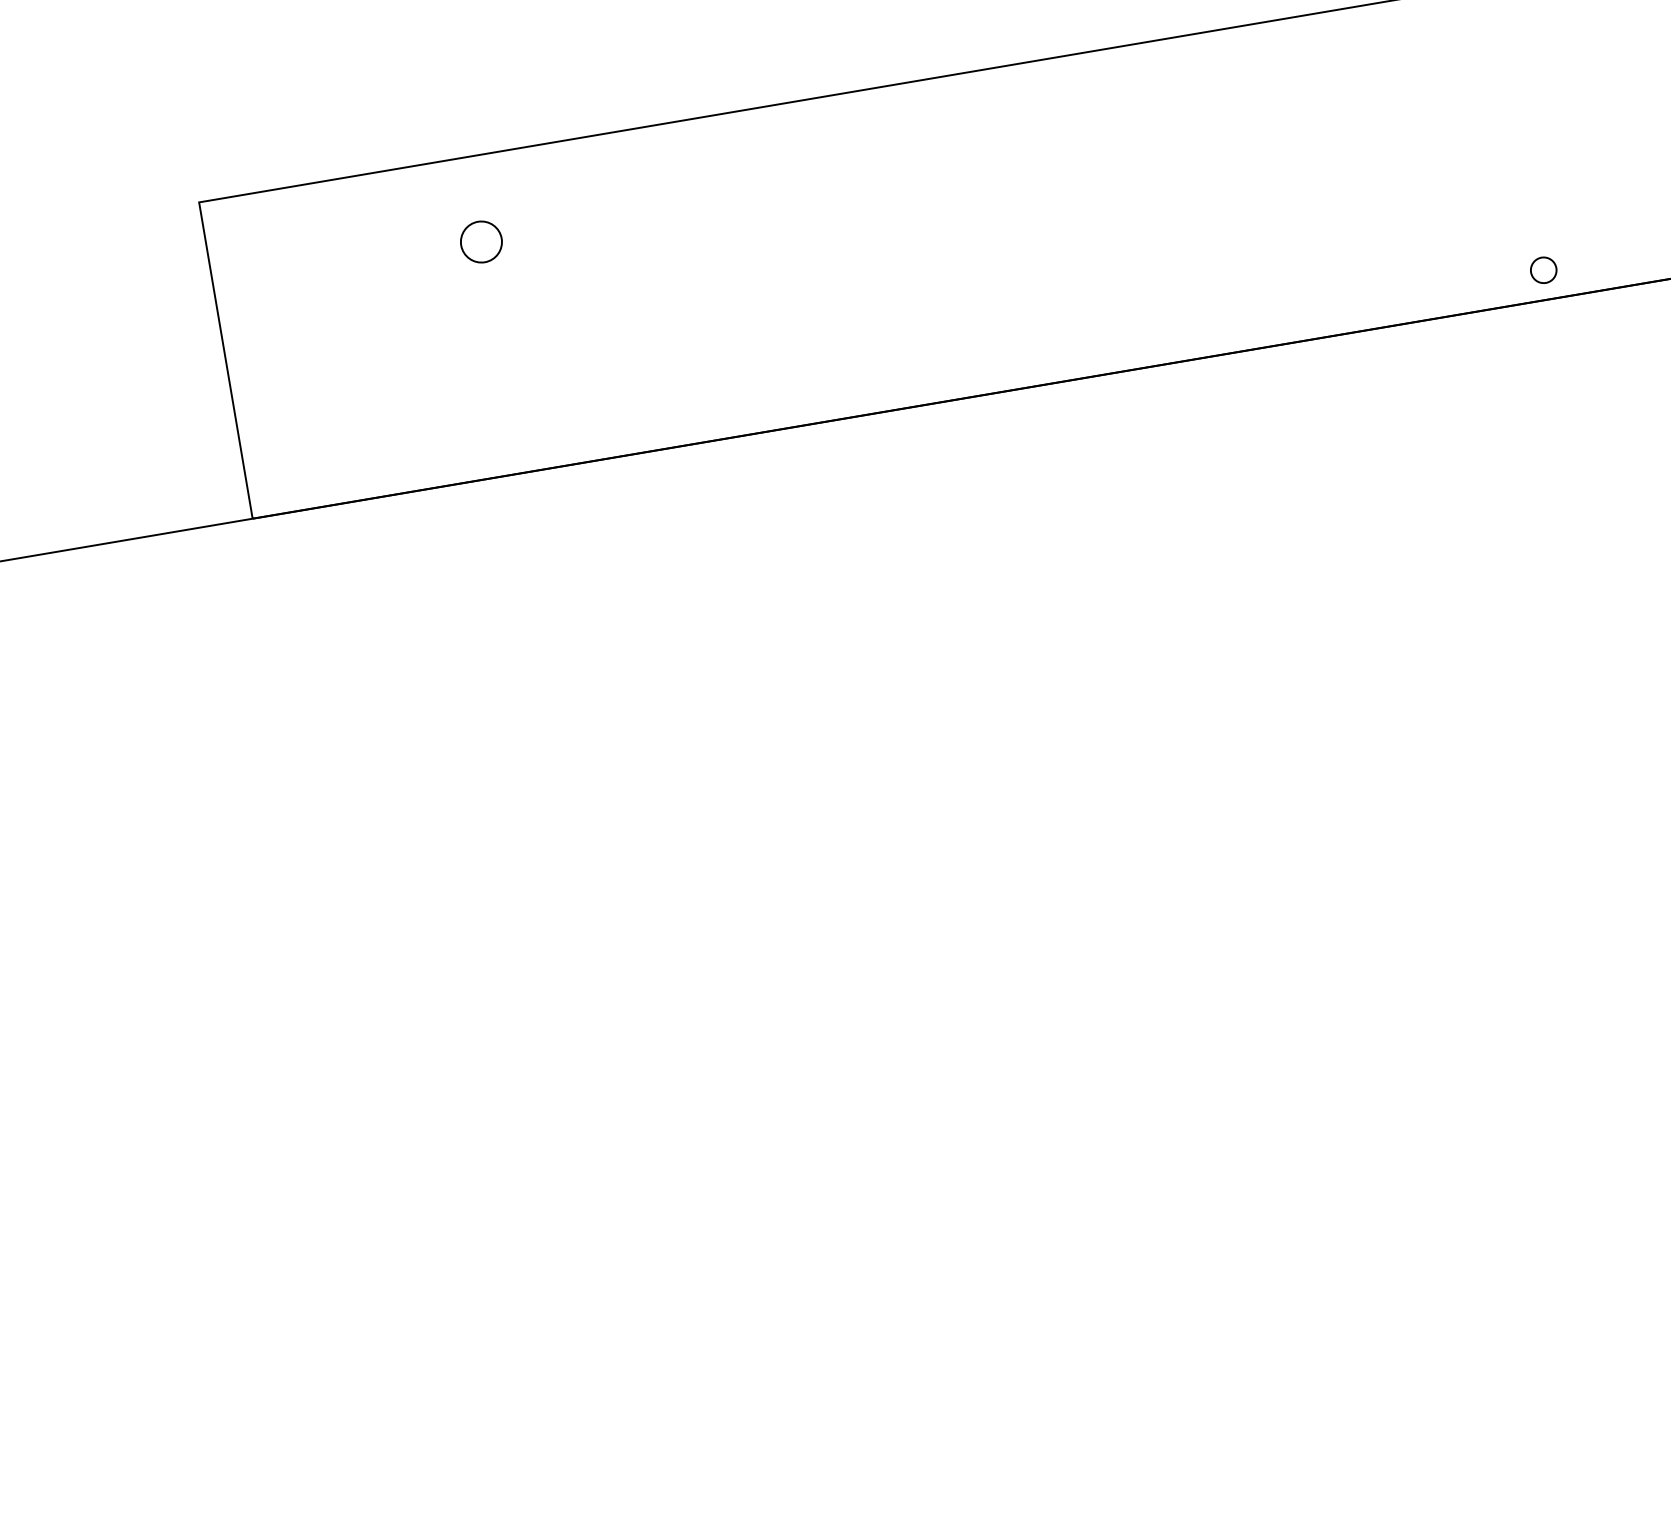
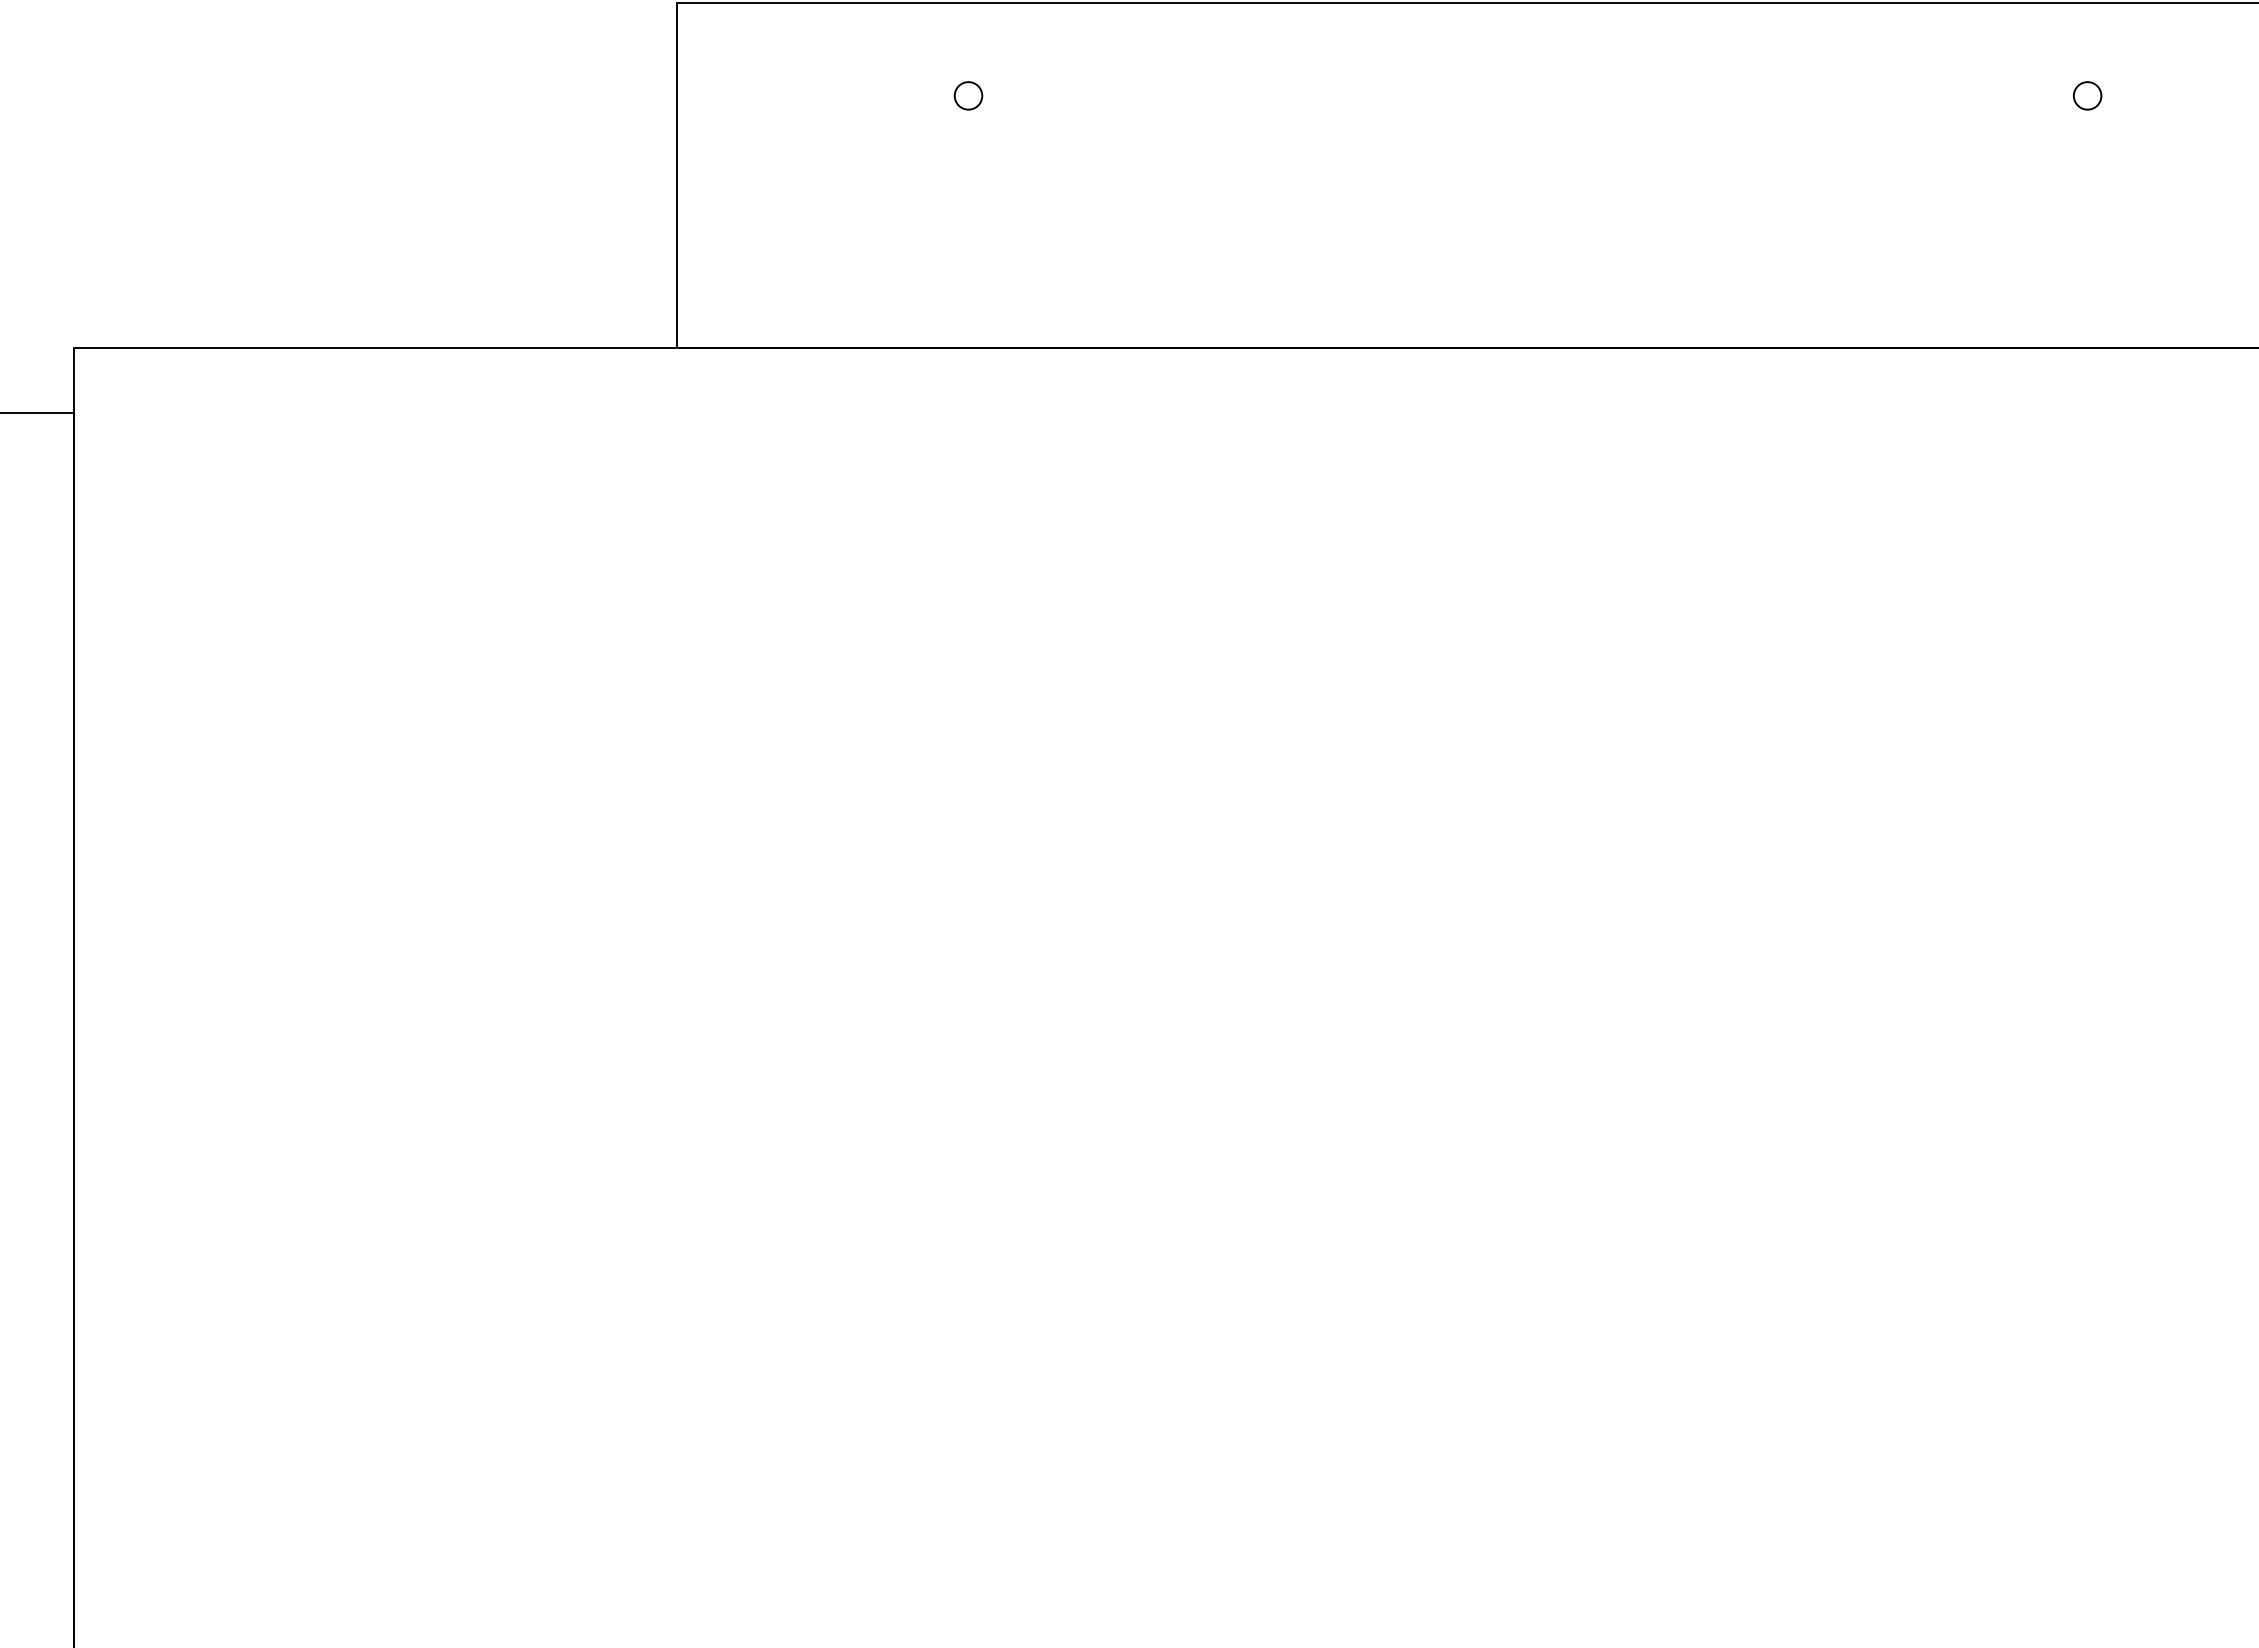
circle: (481, 241) -> (968, 95), size x0.62
circle: (1543, 269) -> (2087, 95), moved

